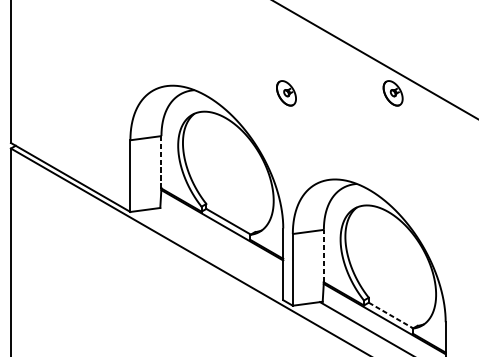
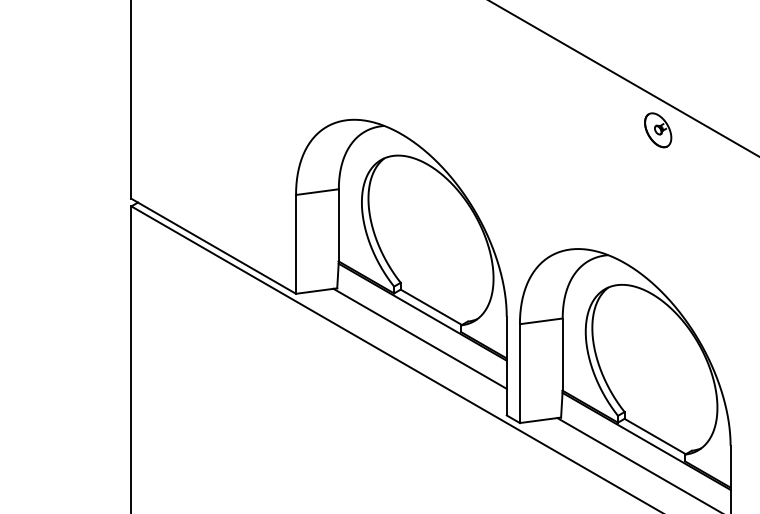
part: (286, 93) -> (511, 130), removed
line: (161, 161) -> (338, 224), dashed -> solid
line: (219, 244) -> (419, 338), added
line: (323, 255) -> (562, 354), dashed -> solid
line: (391, 315) -> (655, 436), dashed -> solid

